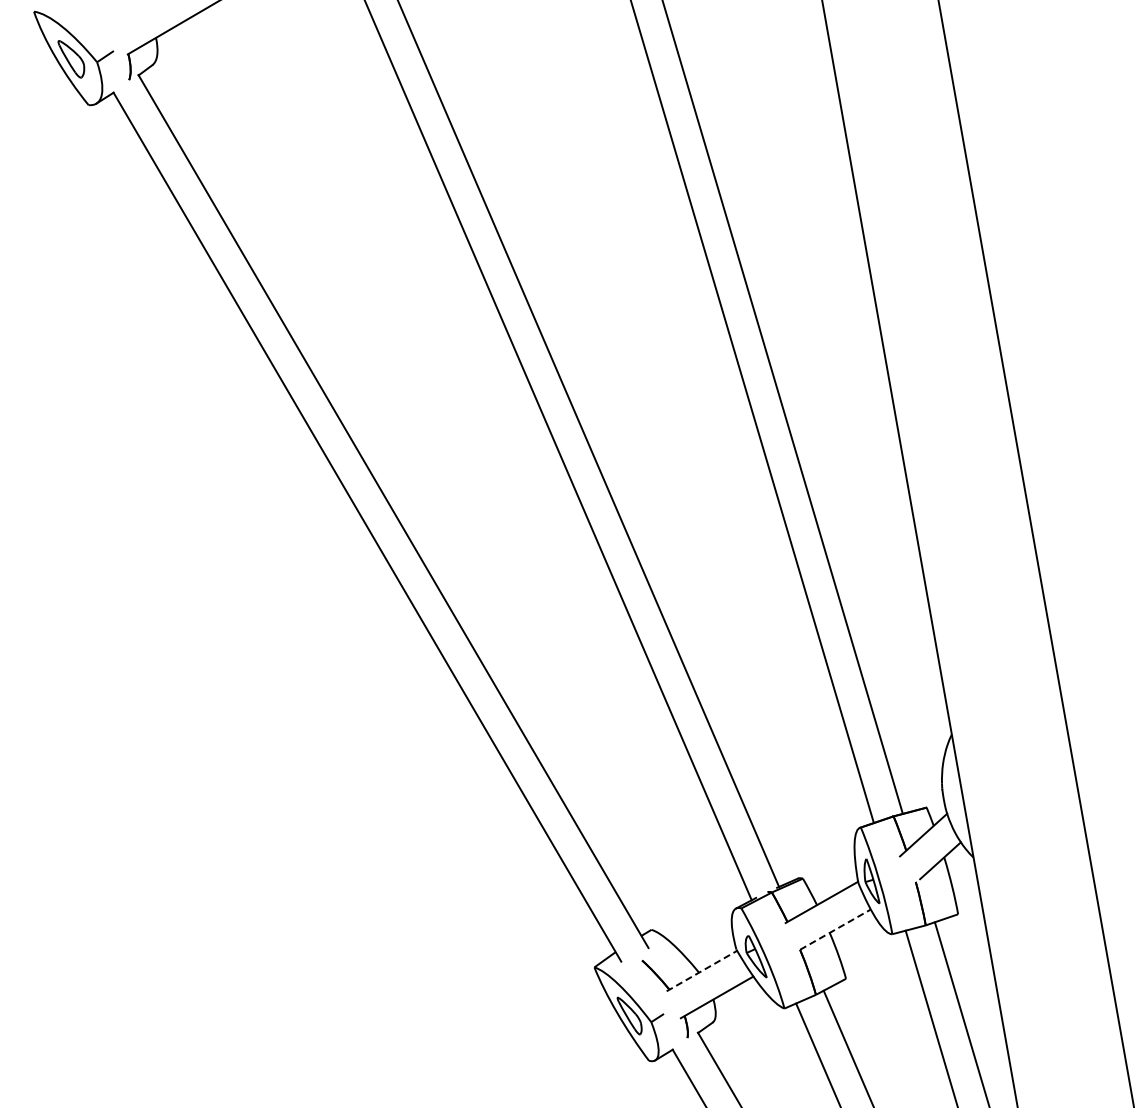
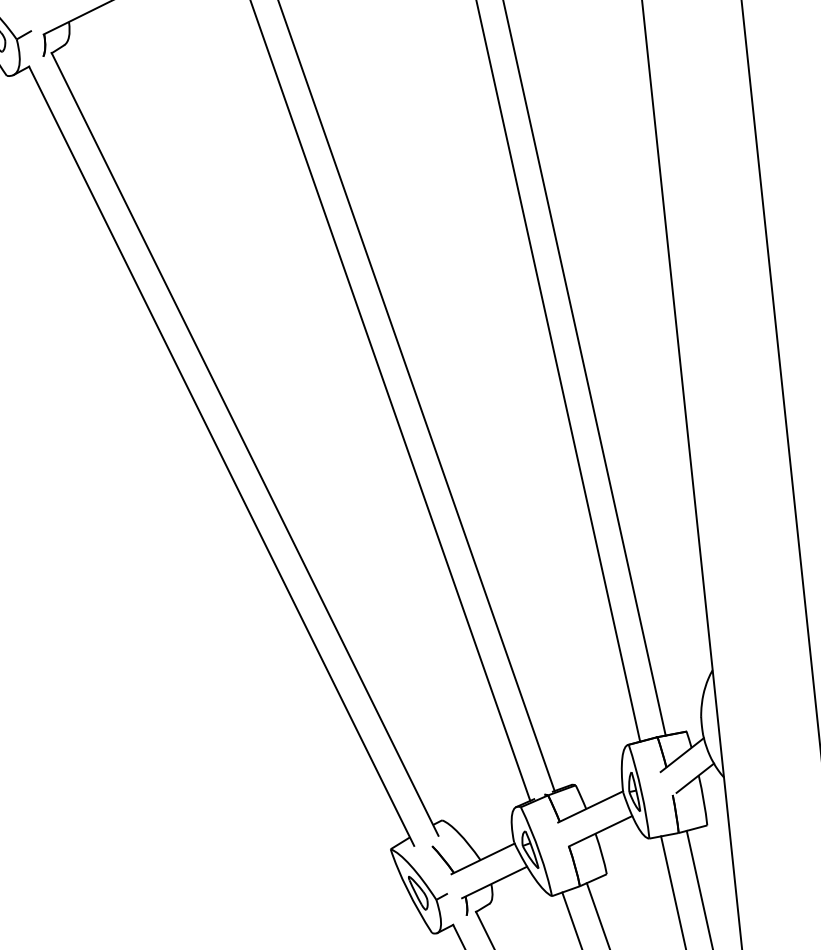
line: (835, 929) -> (600, 831), dashed -> solid
line: (701, 971) -> (482, 859), dashed -> solid

